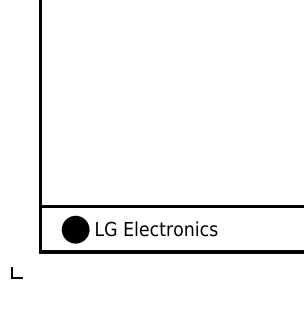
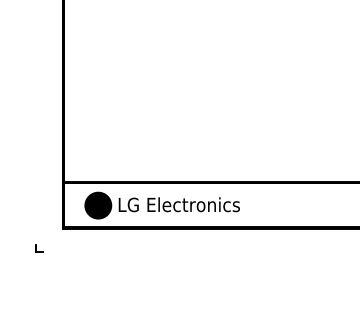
part: (16, 272) -> (39, 248), size x0.62

